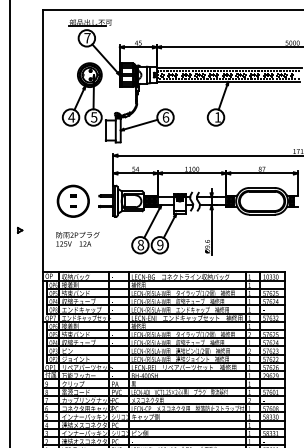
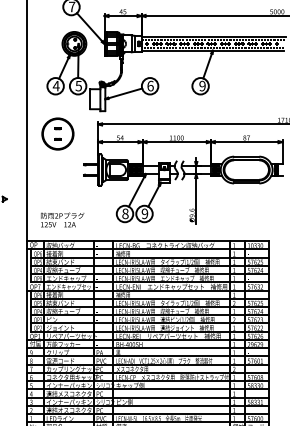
text: (217, 117) -> (202, 86), 1 -> 9
part: (72, 200) -> (57, 133), moved
text: (77, 239) -> (62, 220), moved

